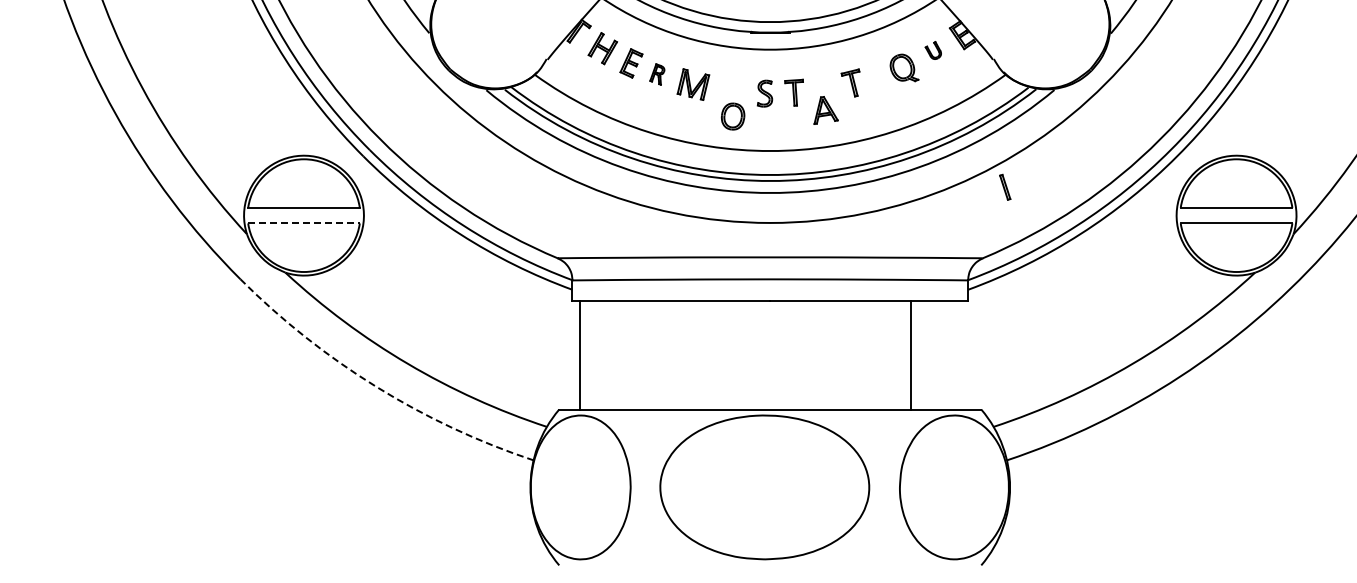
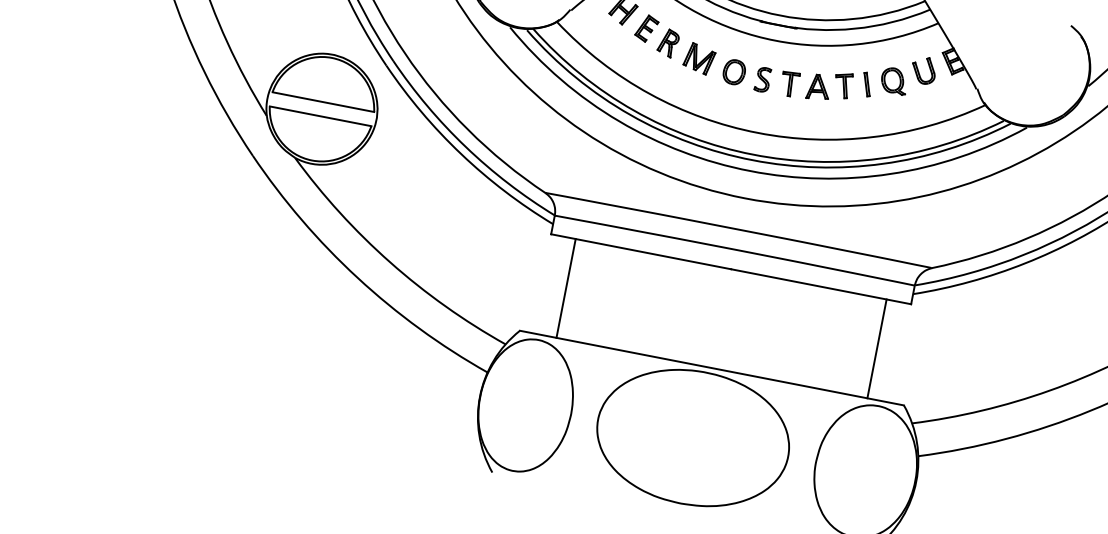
part: (933, 50) -> (923, 70), size x1.67
part: (657, 74) -> (668, 43), size x1.43
part: (825, 110) -> (818, 87), moved
part: (733, 116) -> (734, 72), moved
part: (1005, 186) -> (867, 83), moved
line: (304, 223) -> (321, 116), dashed -> solid
line: (580, 354) -> (566, 287), moved
line: (911, 354) -> (877, 348), moved
arc: (376, 386) -> (357, 277), dashed -> solid

